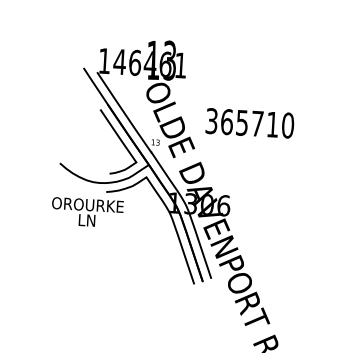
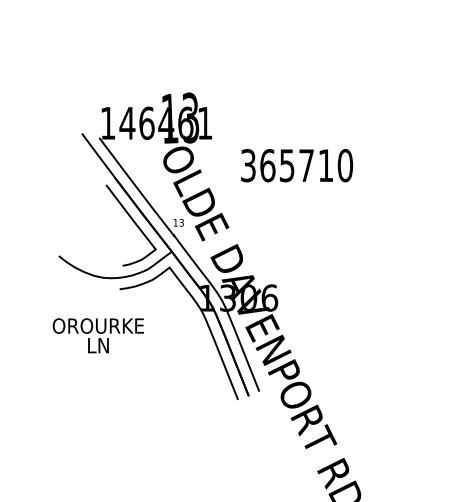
text: (250, 123) -> (297, 165), moved
text: (86, 212) -> (97, 335), moved

